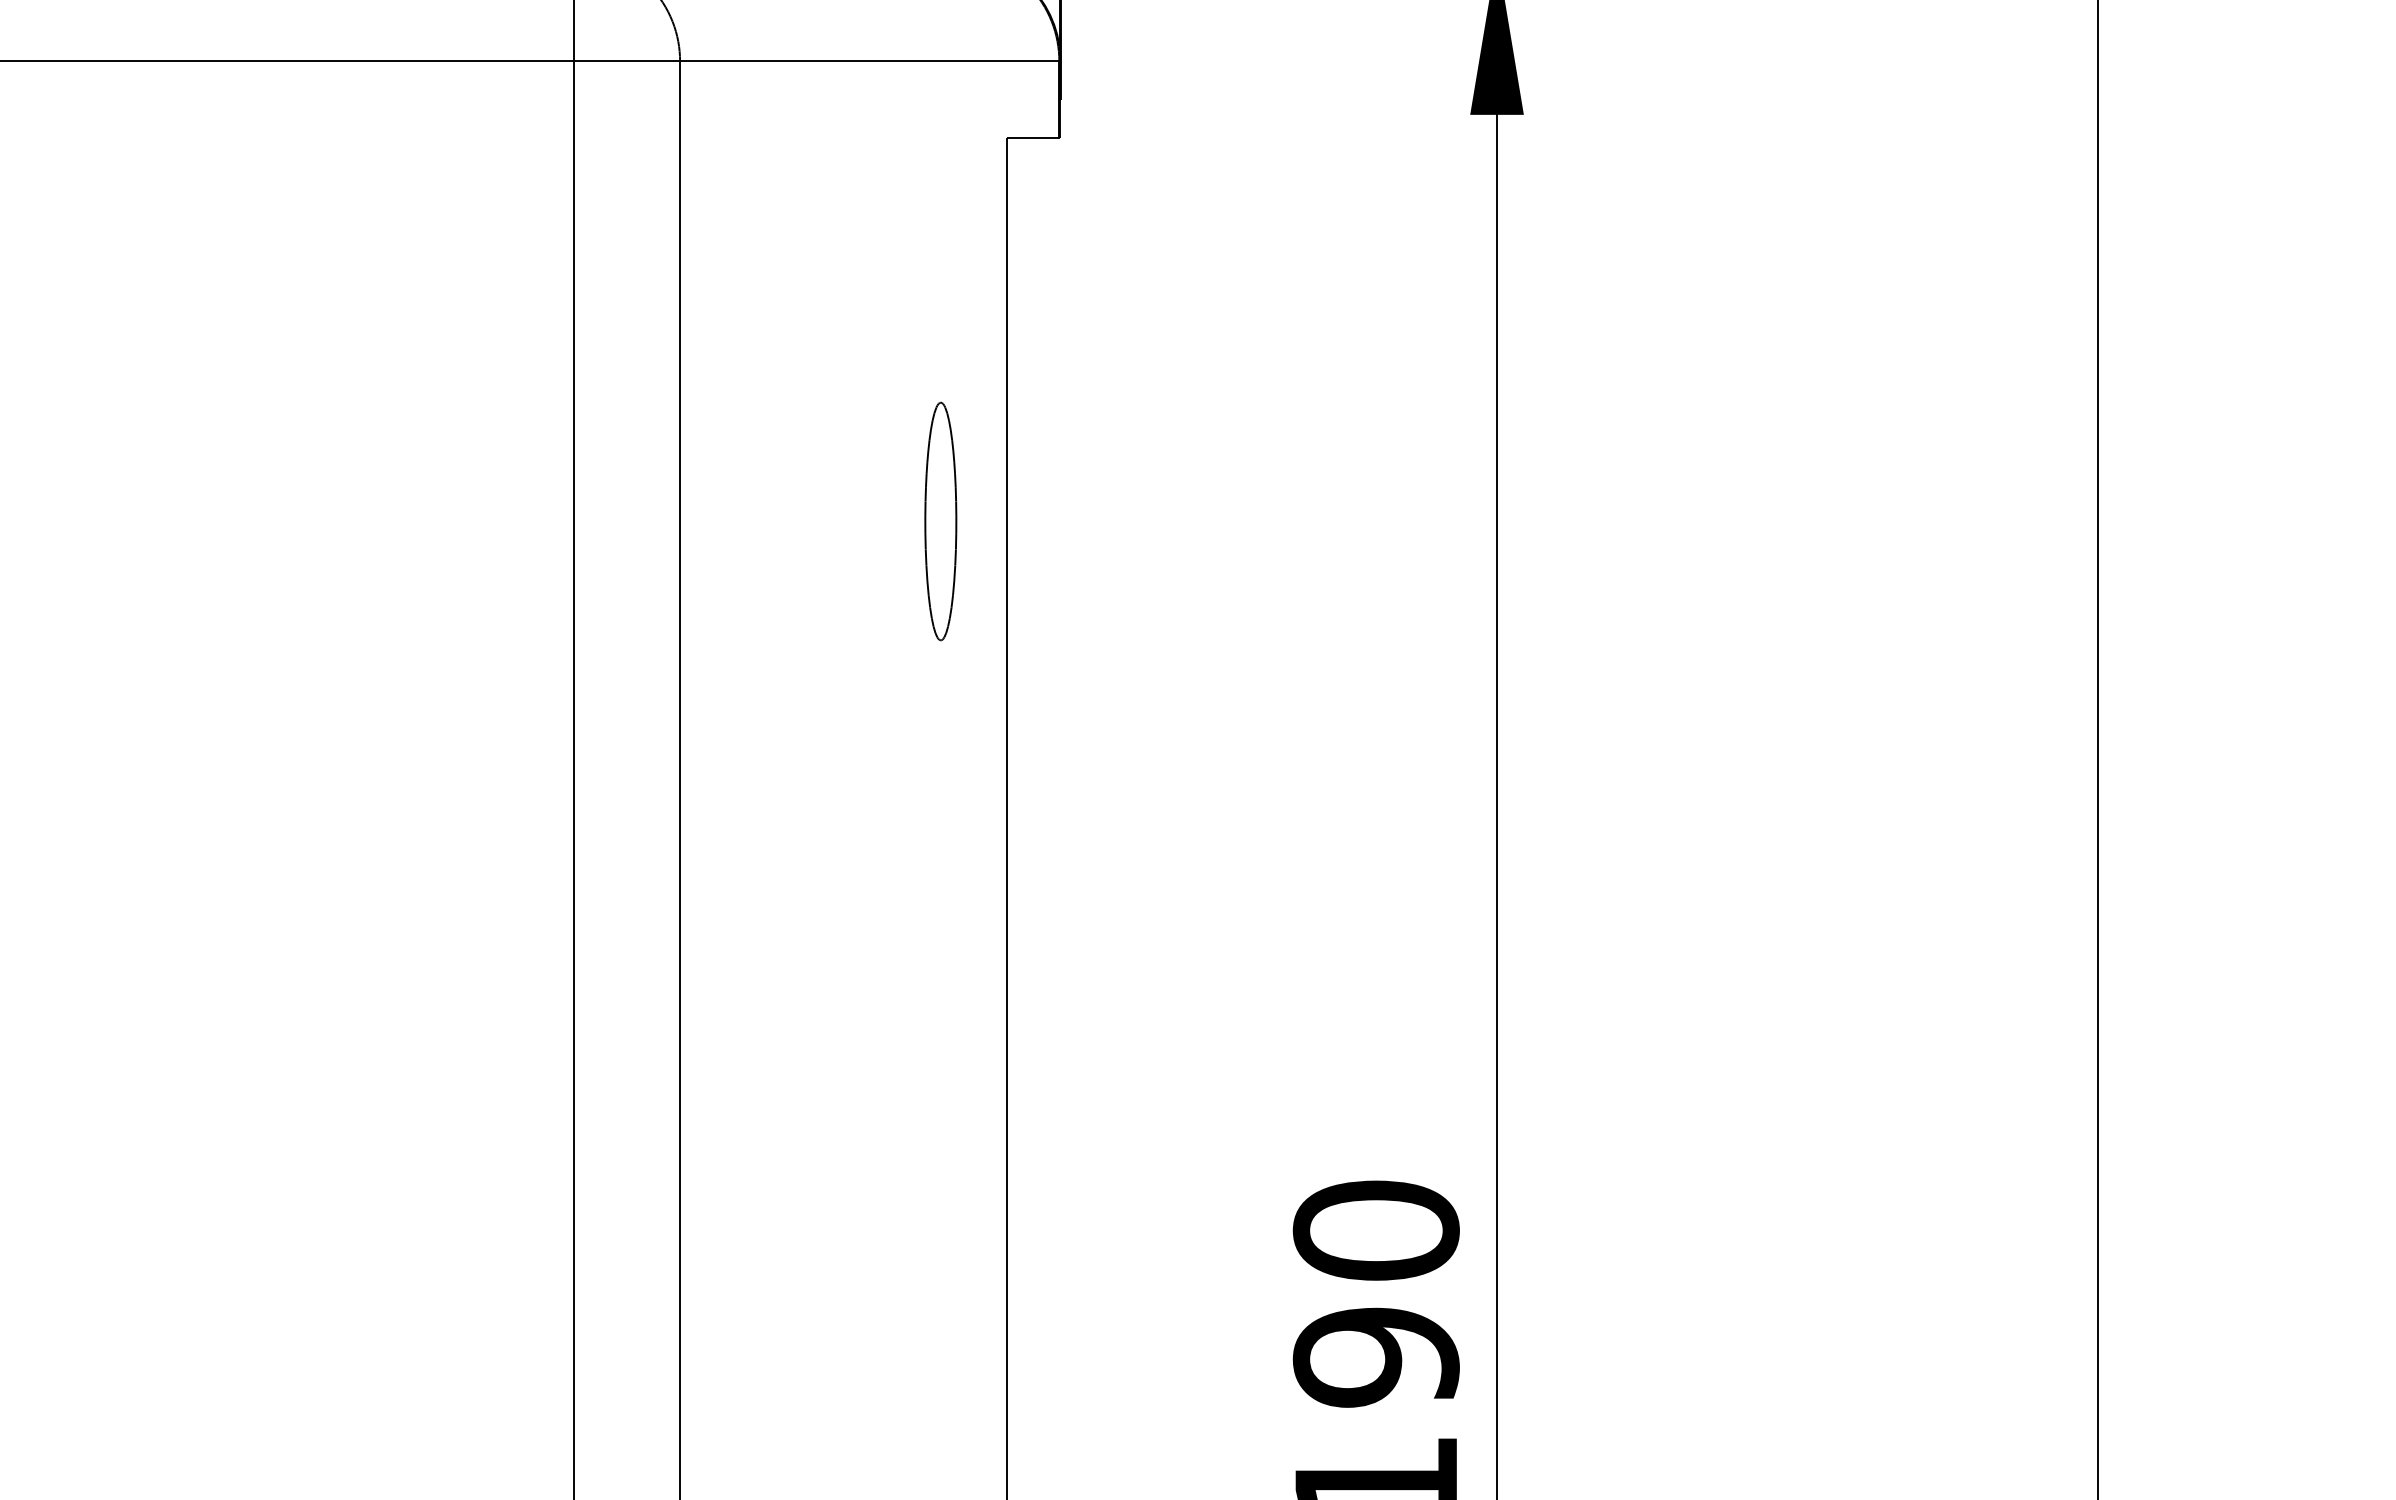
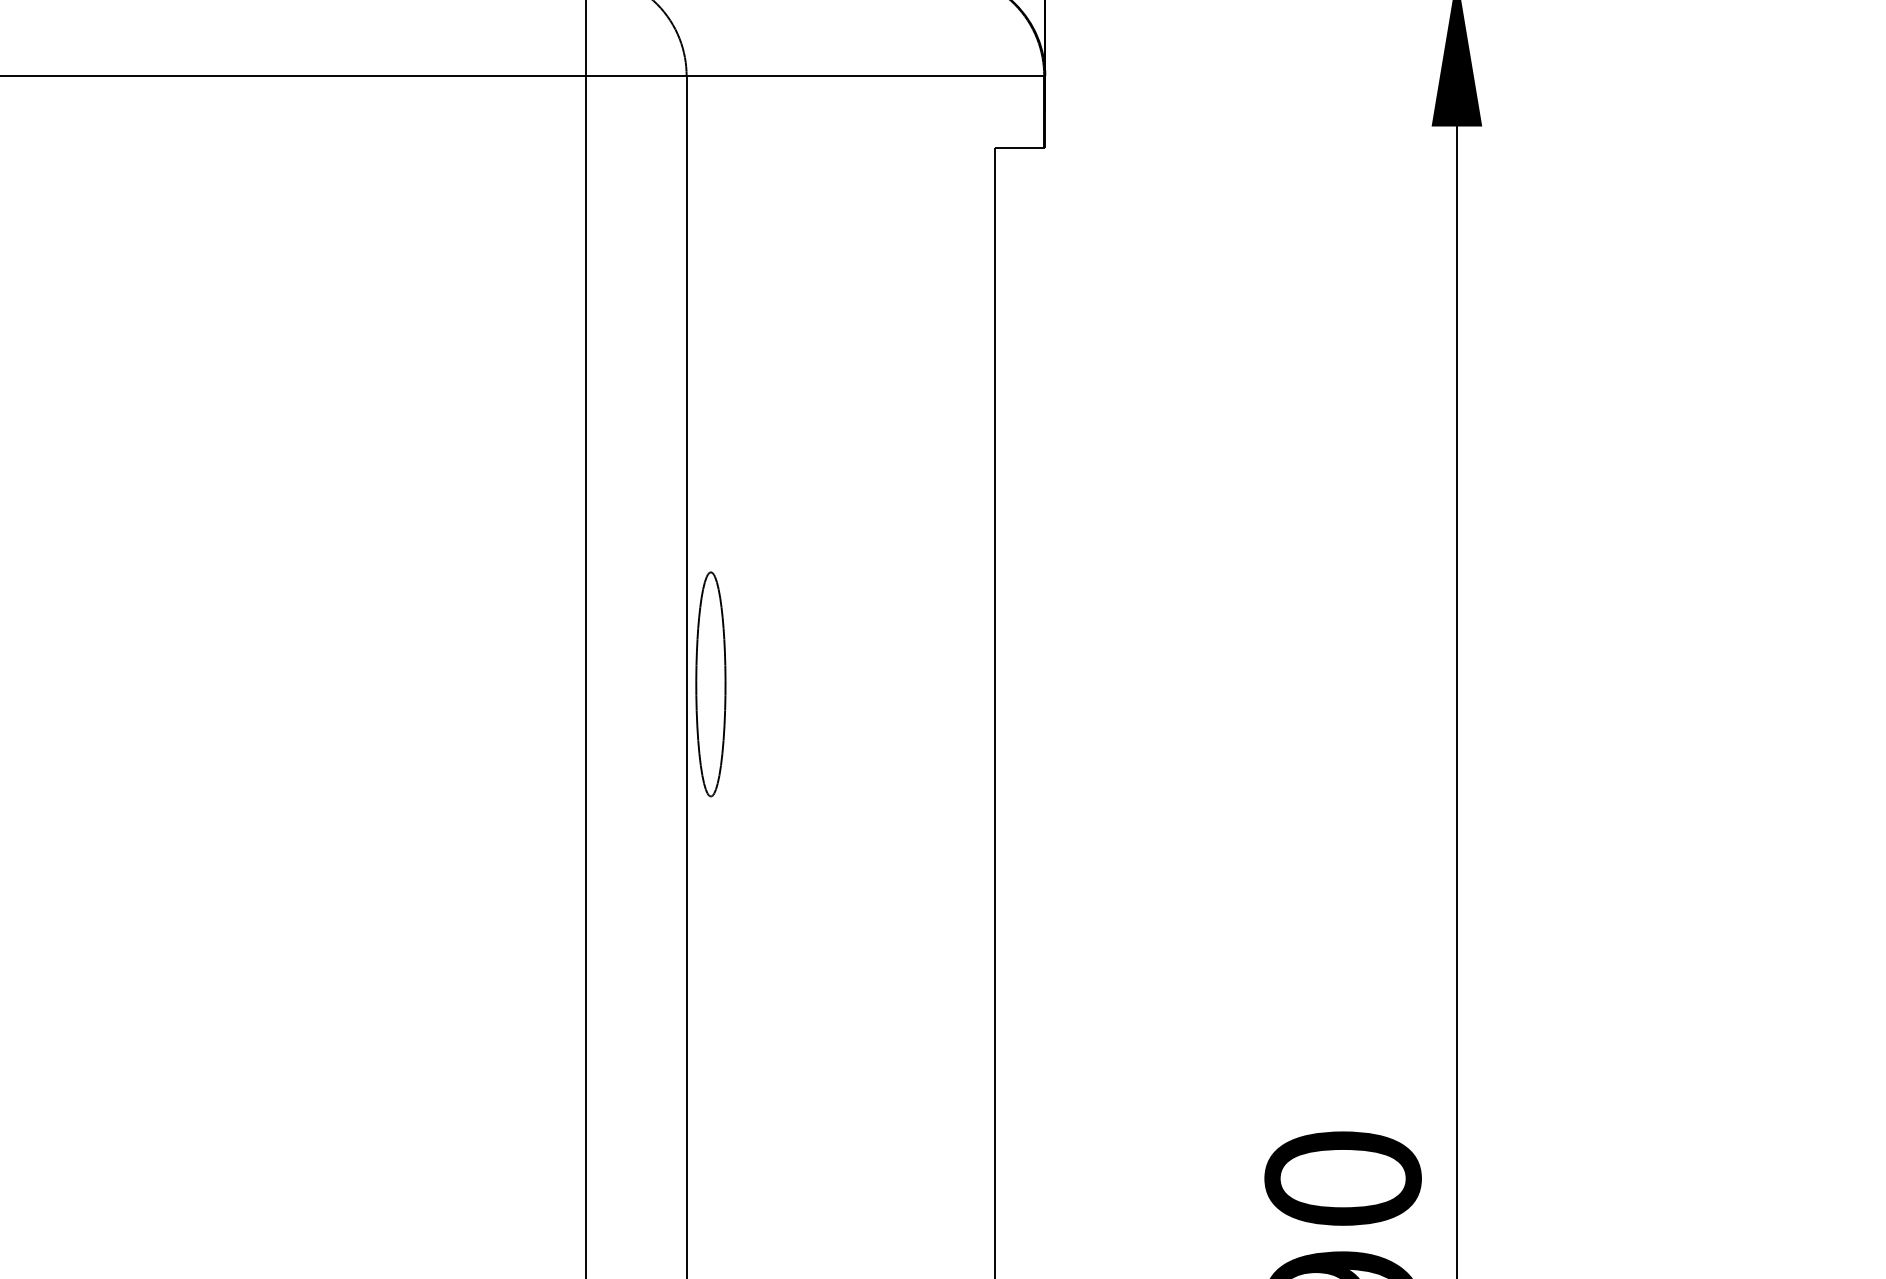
part: (940, 521) -> (710, 684), moved

